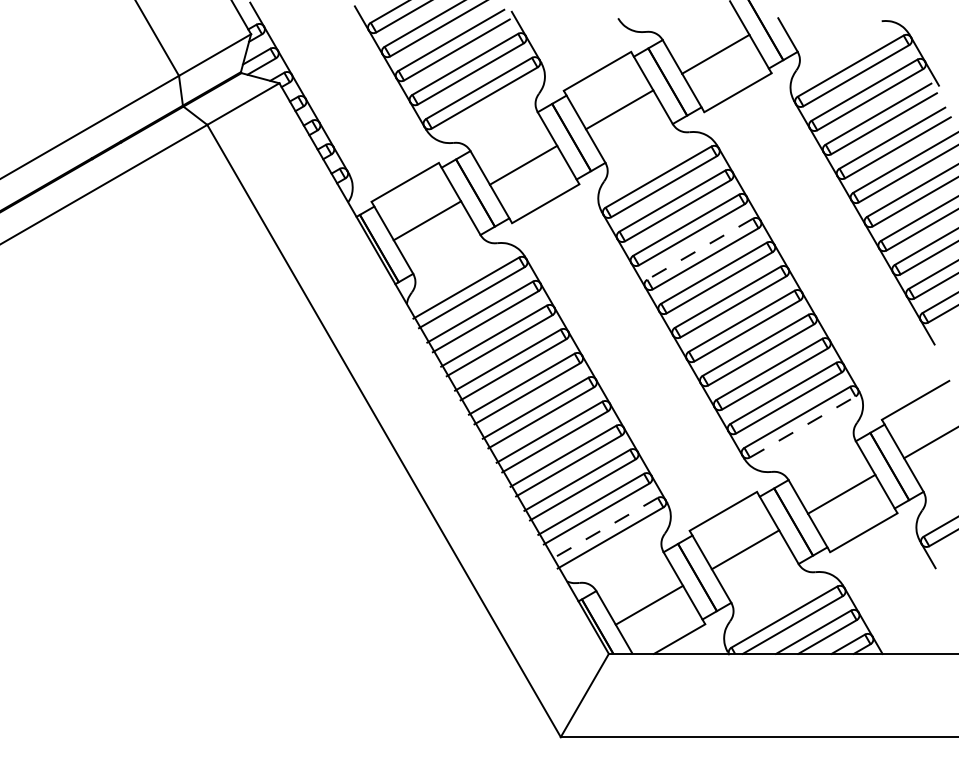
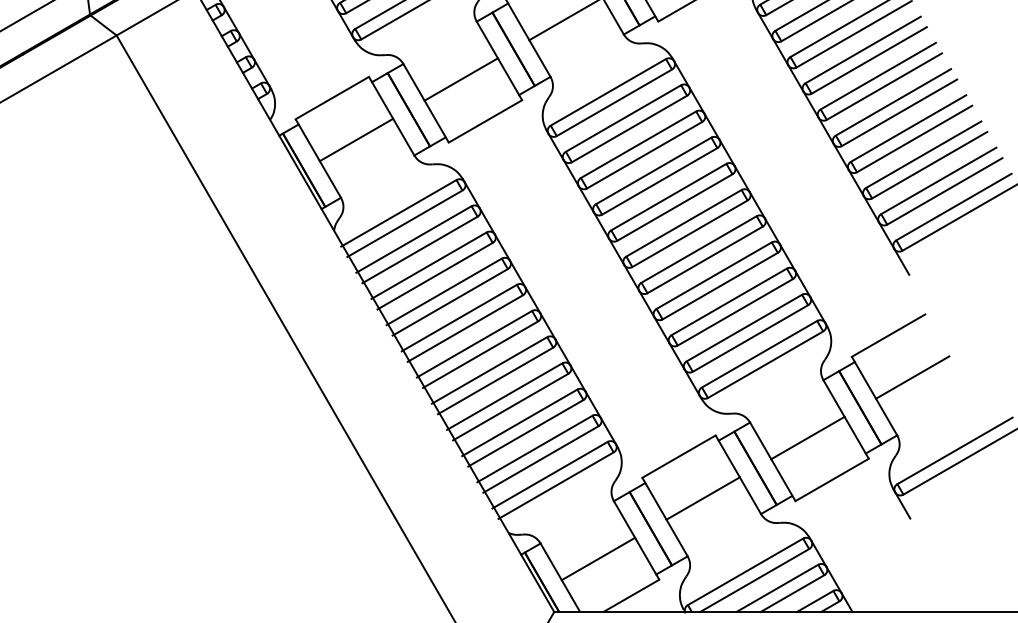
line: (699, 249) -> (653, 171), dashed -> solid
line: (803, 426) -> (766, 364), dashed -> solid
line: (604, 528) -> (549, 475), dashed -> solid

